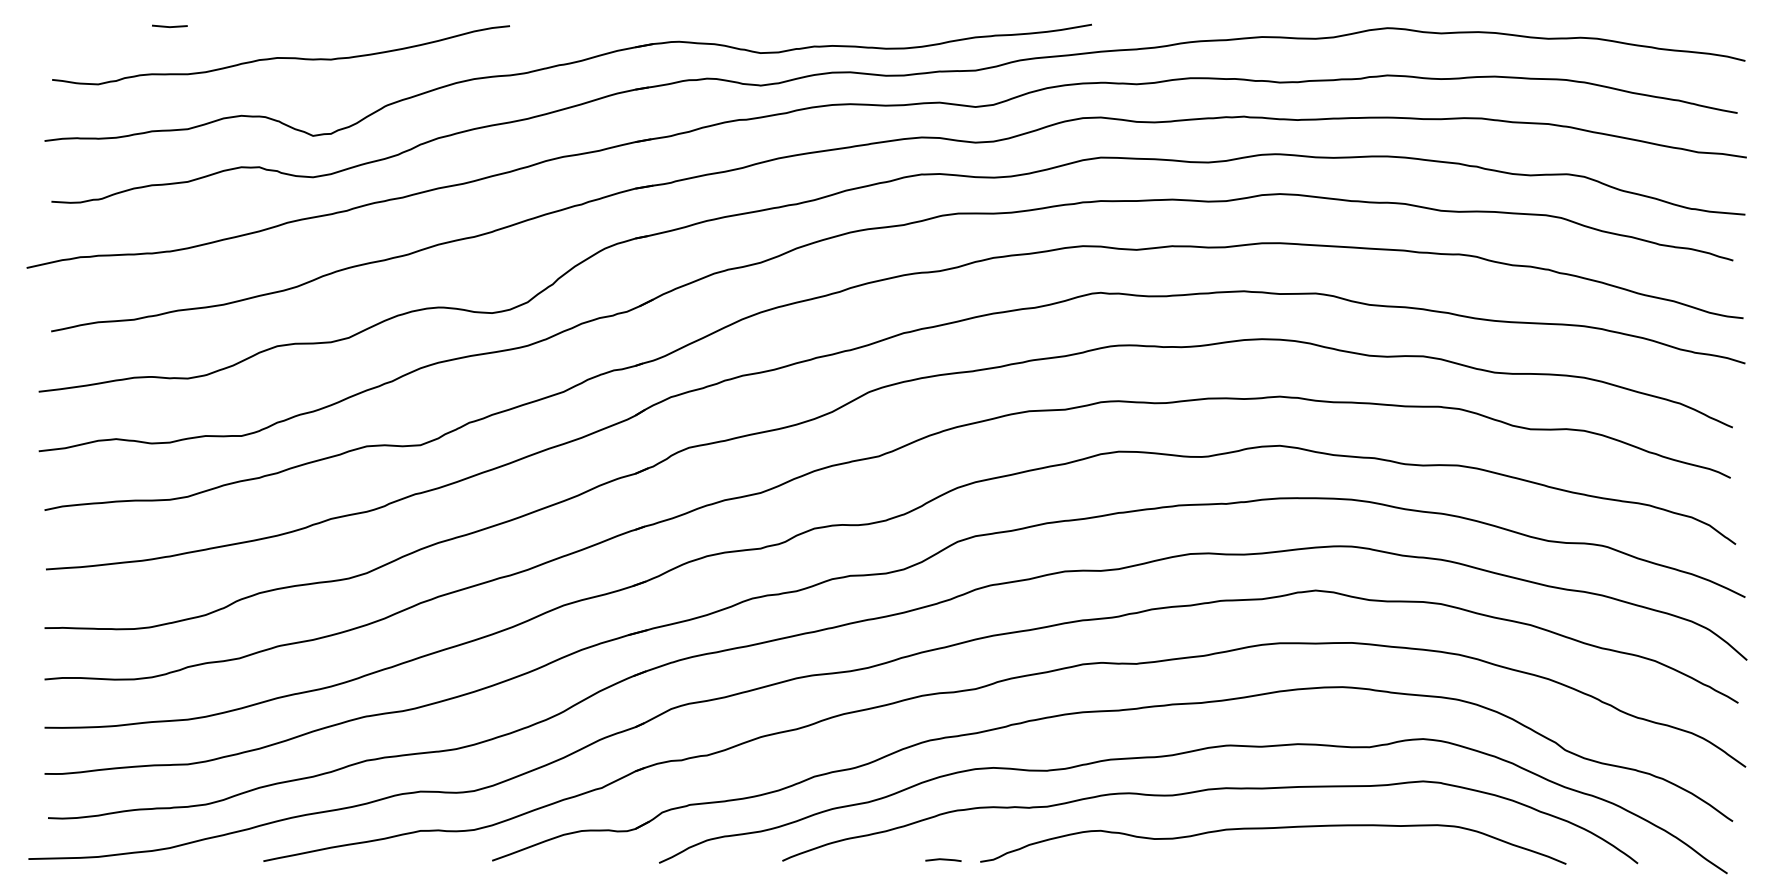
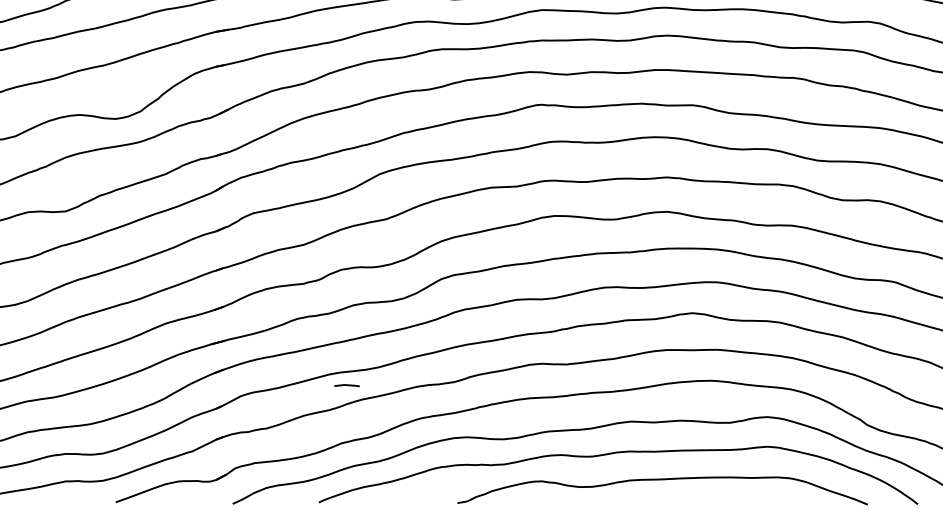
line: (943, 859) -> (347, 385), moved

